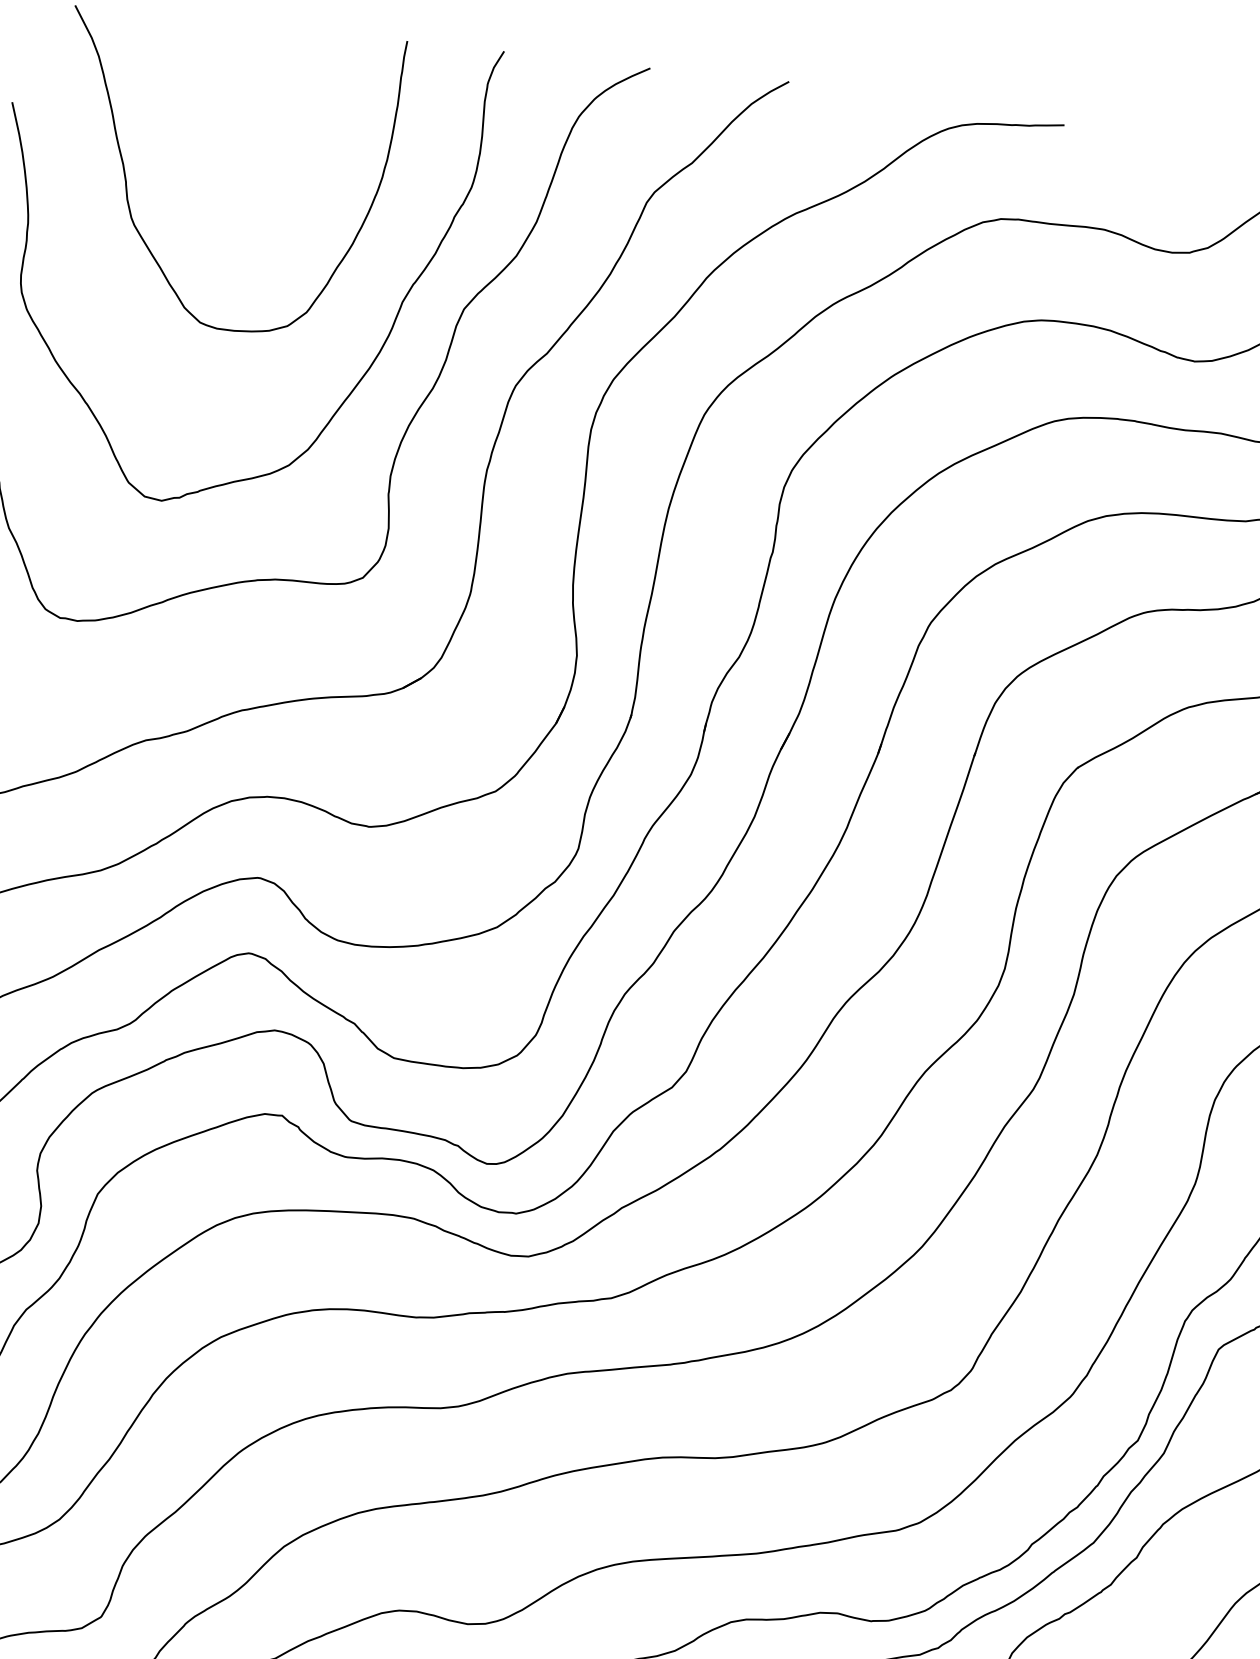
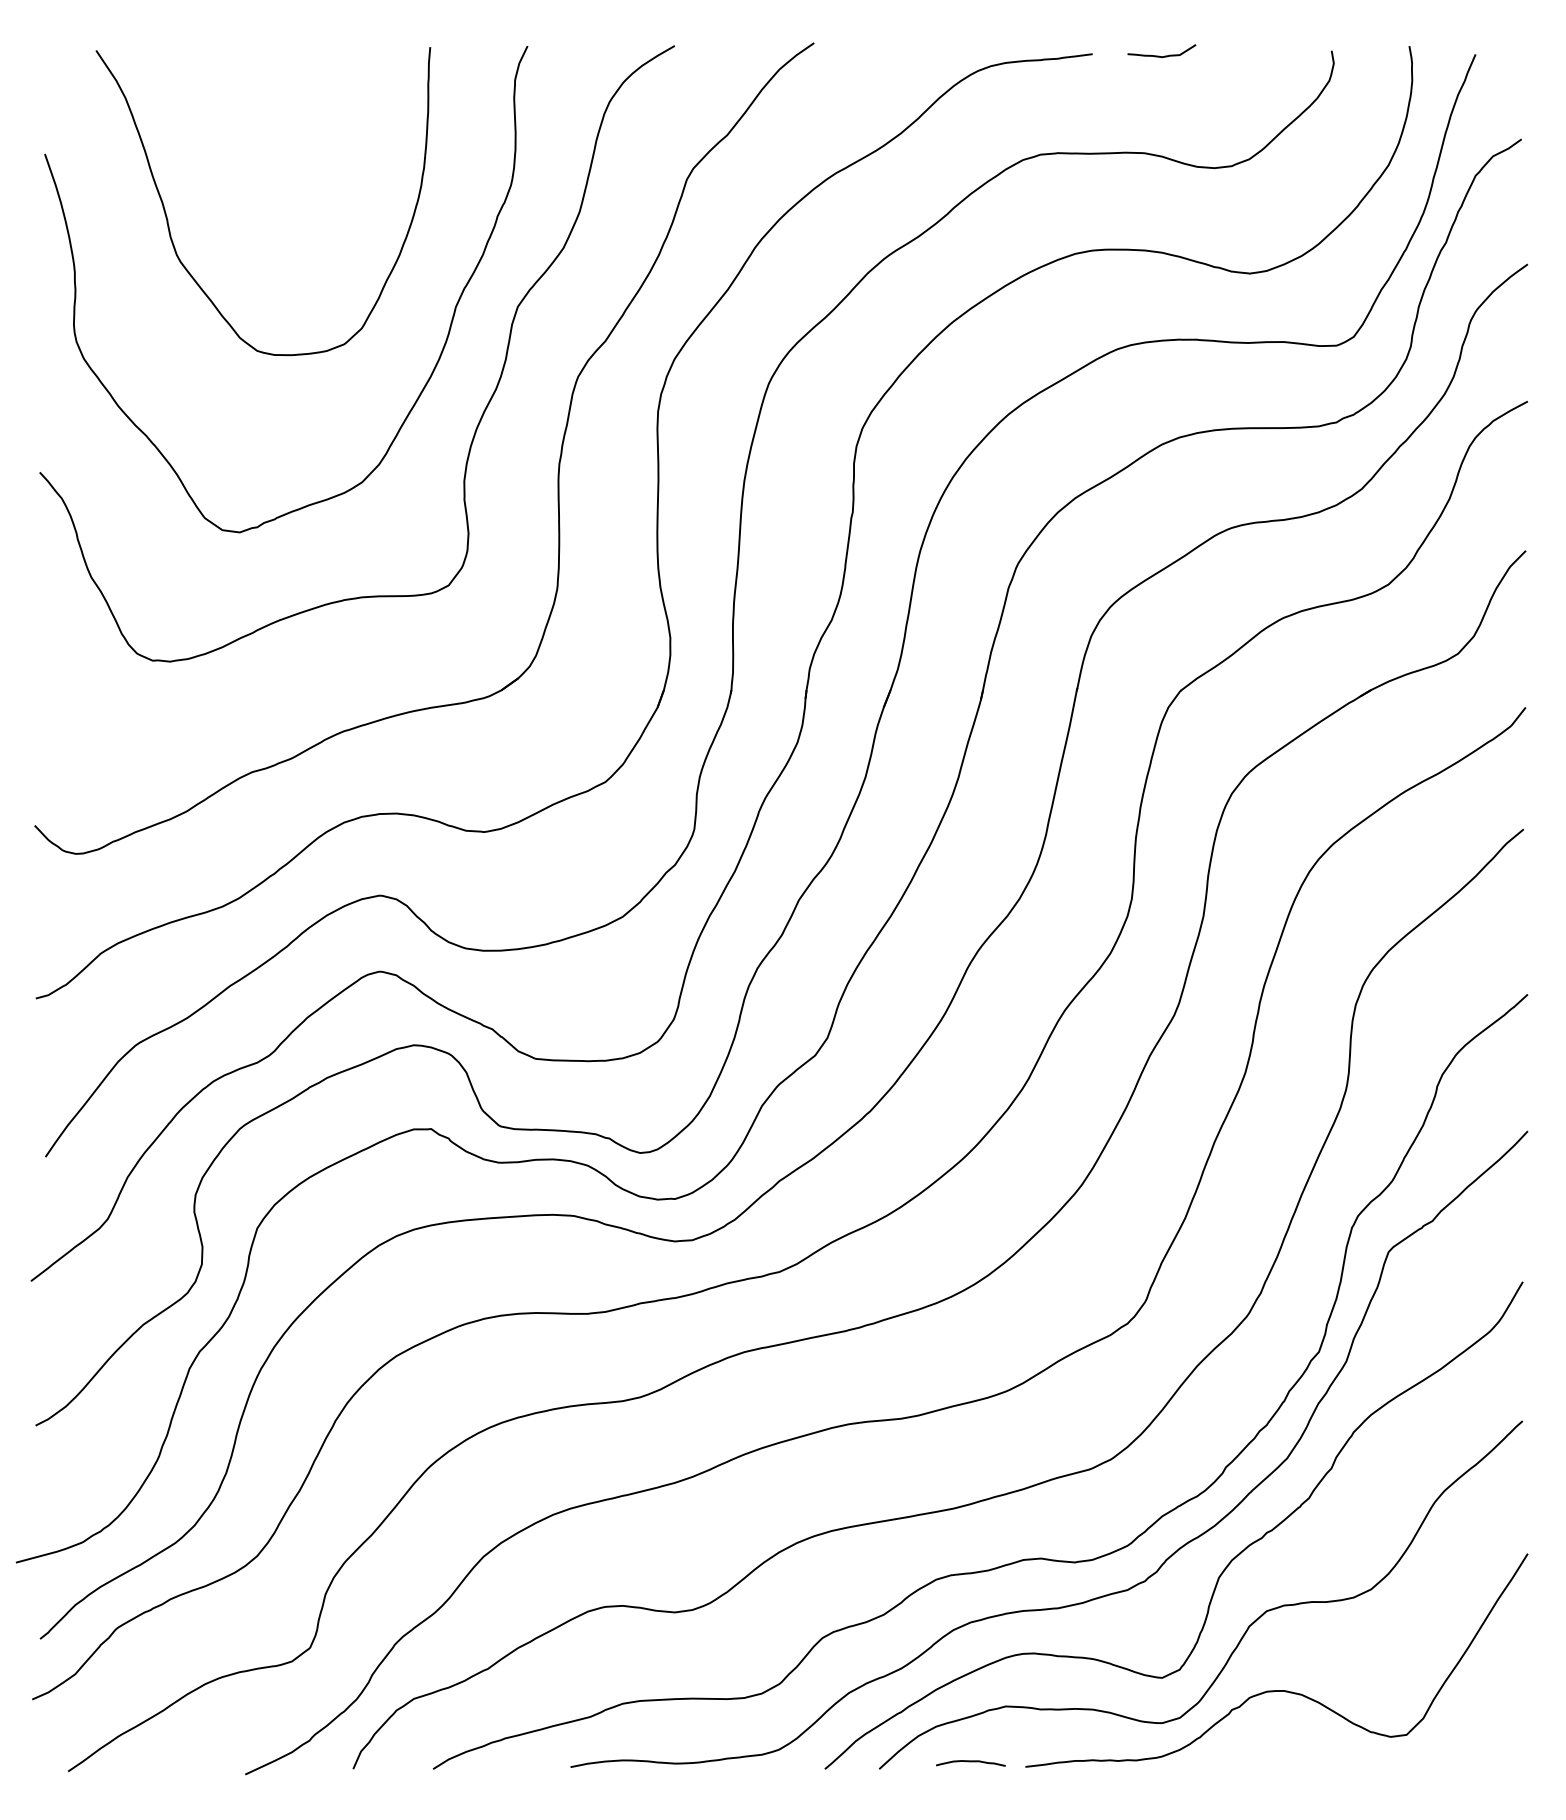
curve: (1130, 134) -> (1159, 55), added

